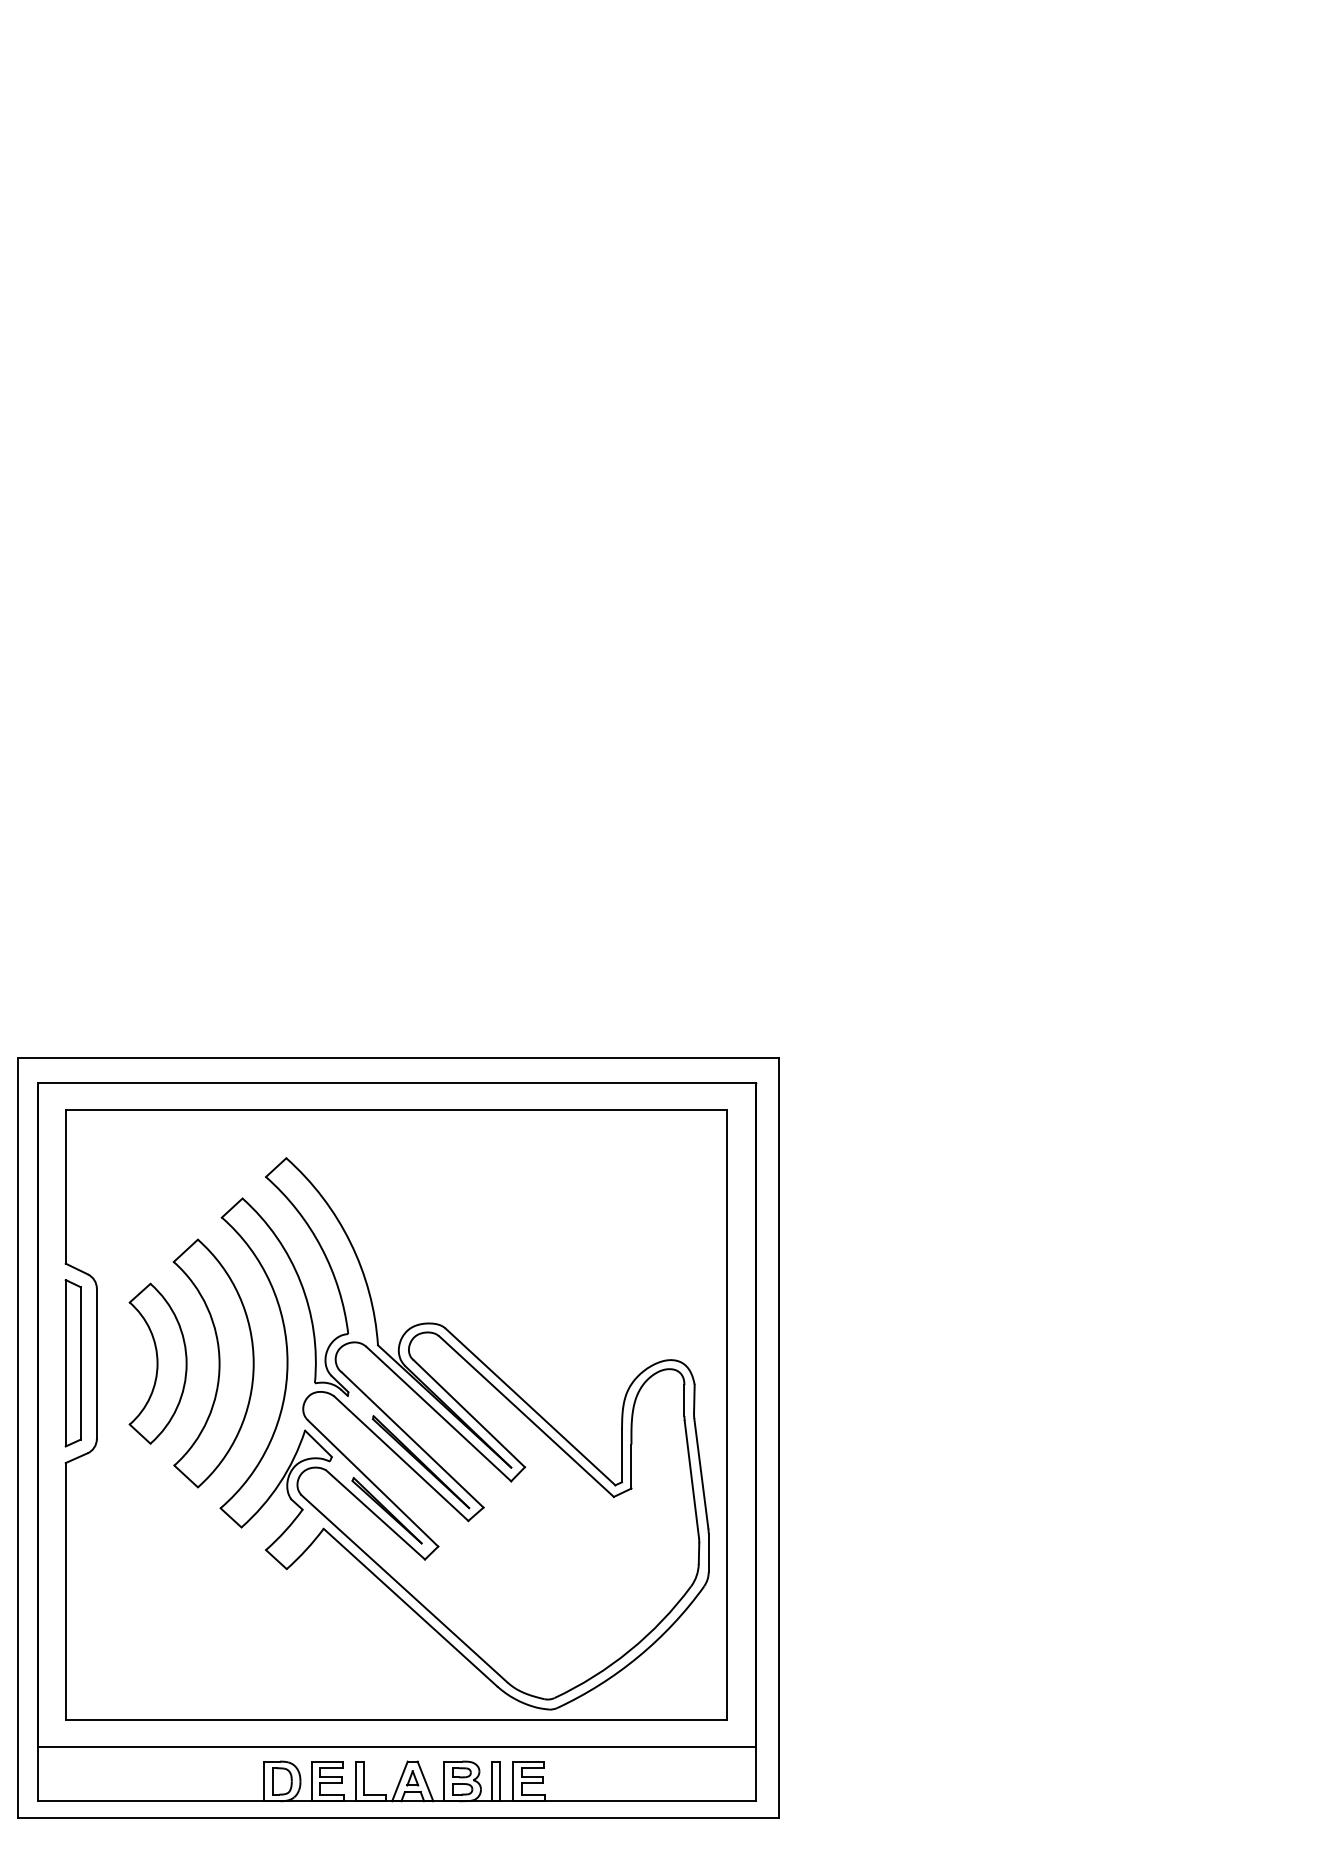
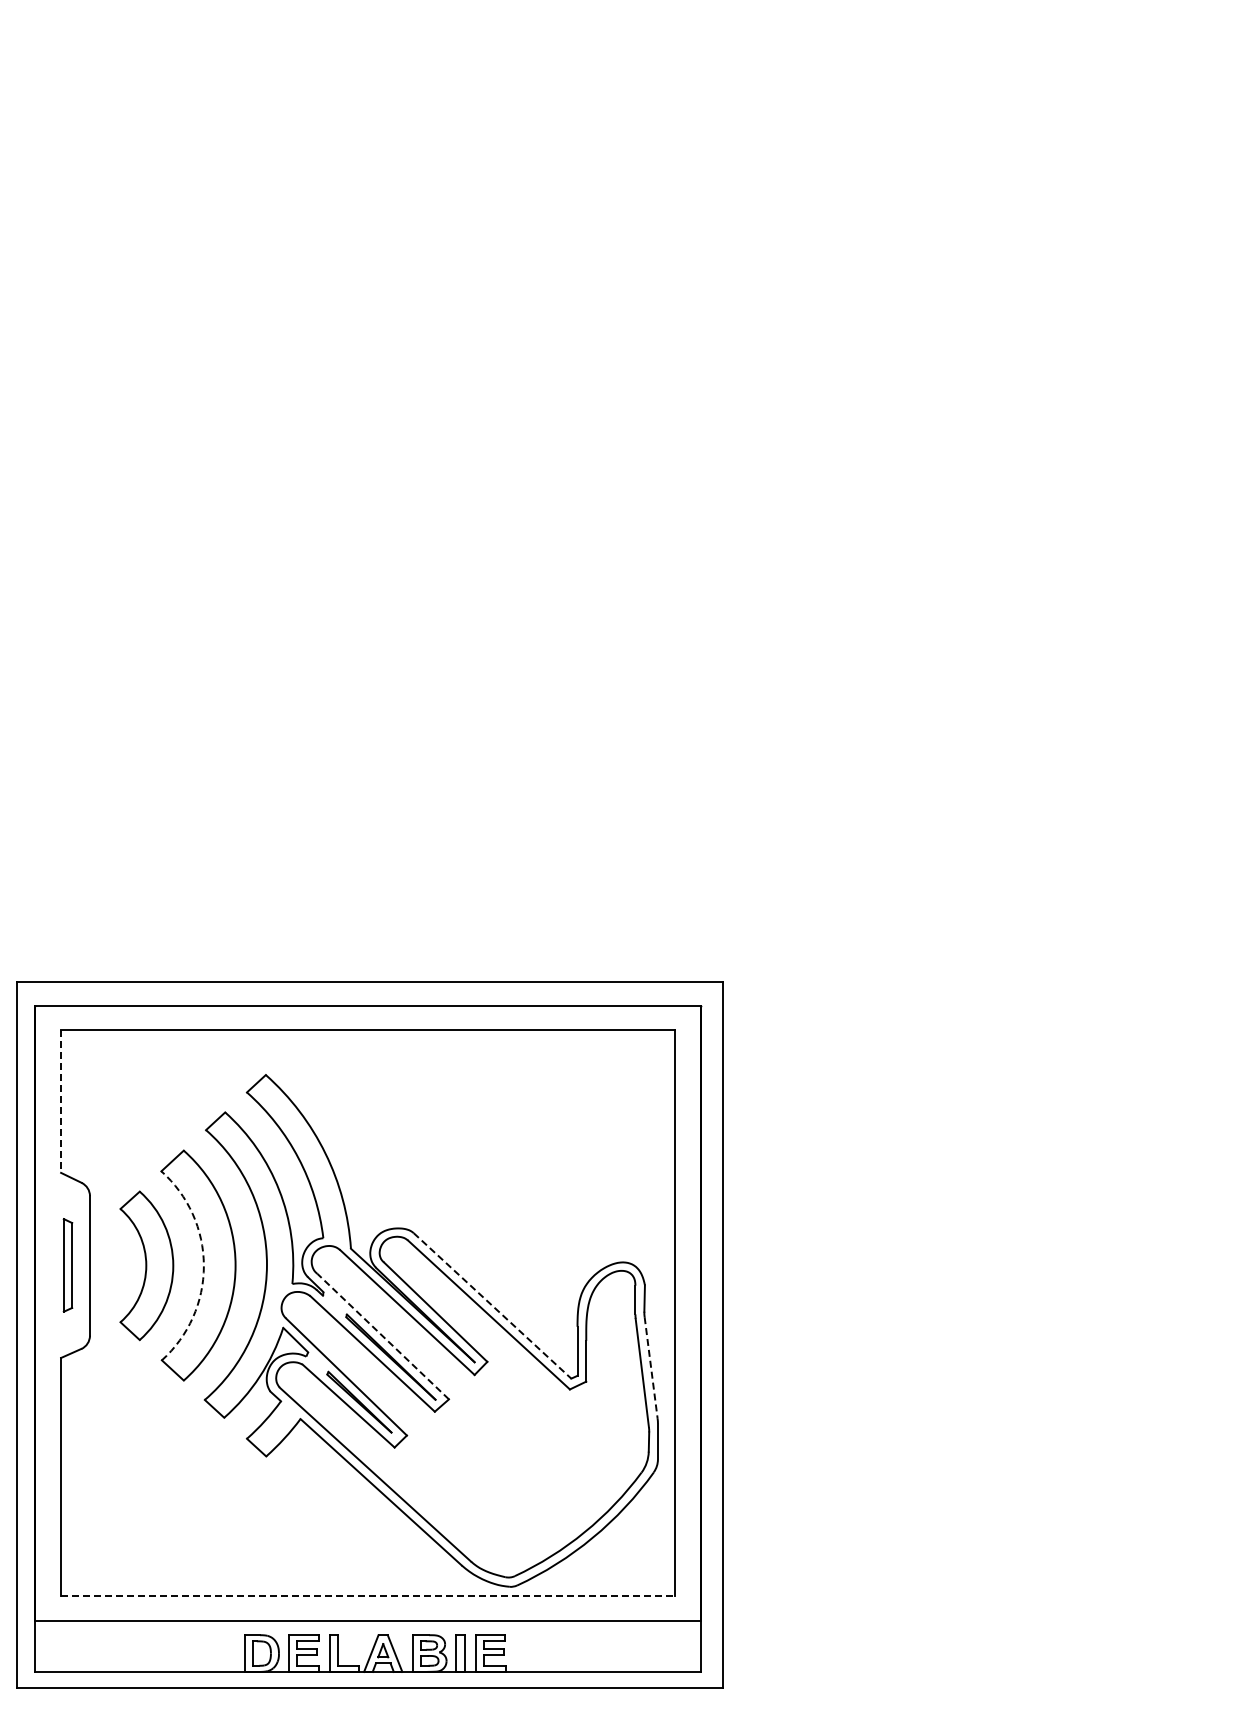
line: (66, 1187) -> (61, 1102), solid -> dashed
part: (72, 1363) -> (67, 1265), size x0.6
arc: (219, 1363) -> (203, 1265), solid -> dashed
line: (530, 1407) -> (492, 1306), solid -> dashed
line: (413, 1439) -> (383, 1336), solid -> dashed
line: (701, 1474) -> (651, 1368), solid -> dashed
line: (395, 1719) -> (367, 1596), solid -> dashed

